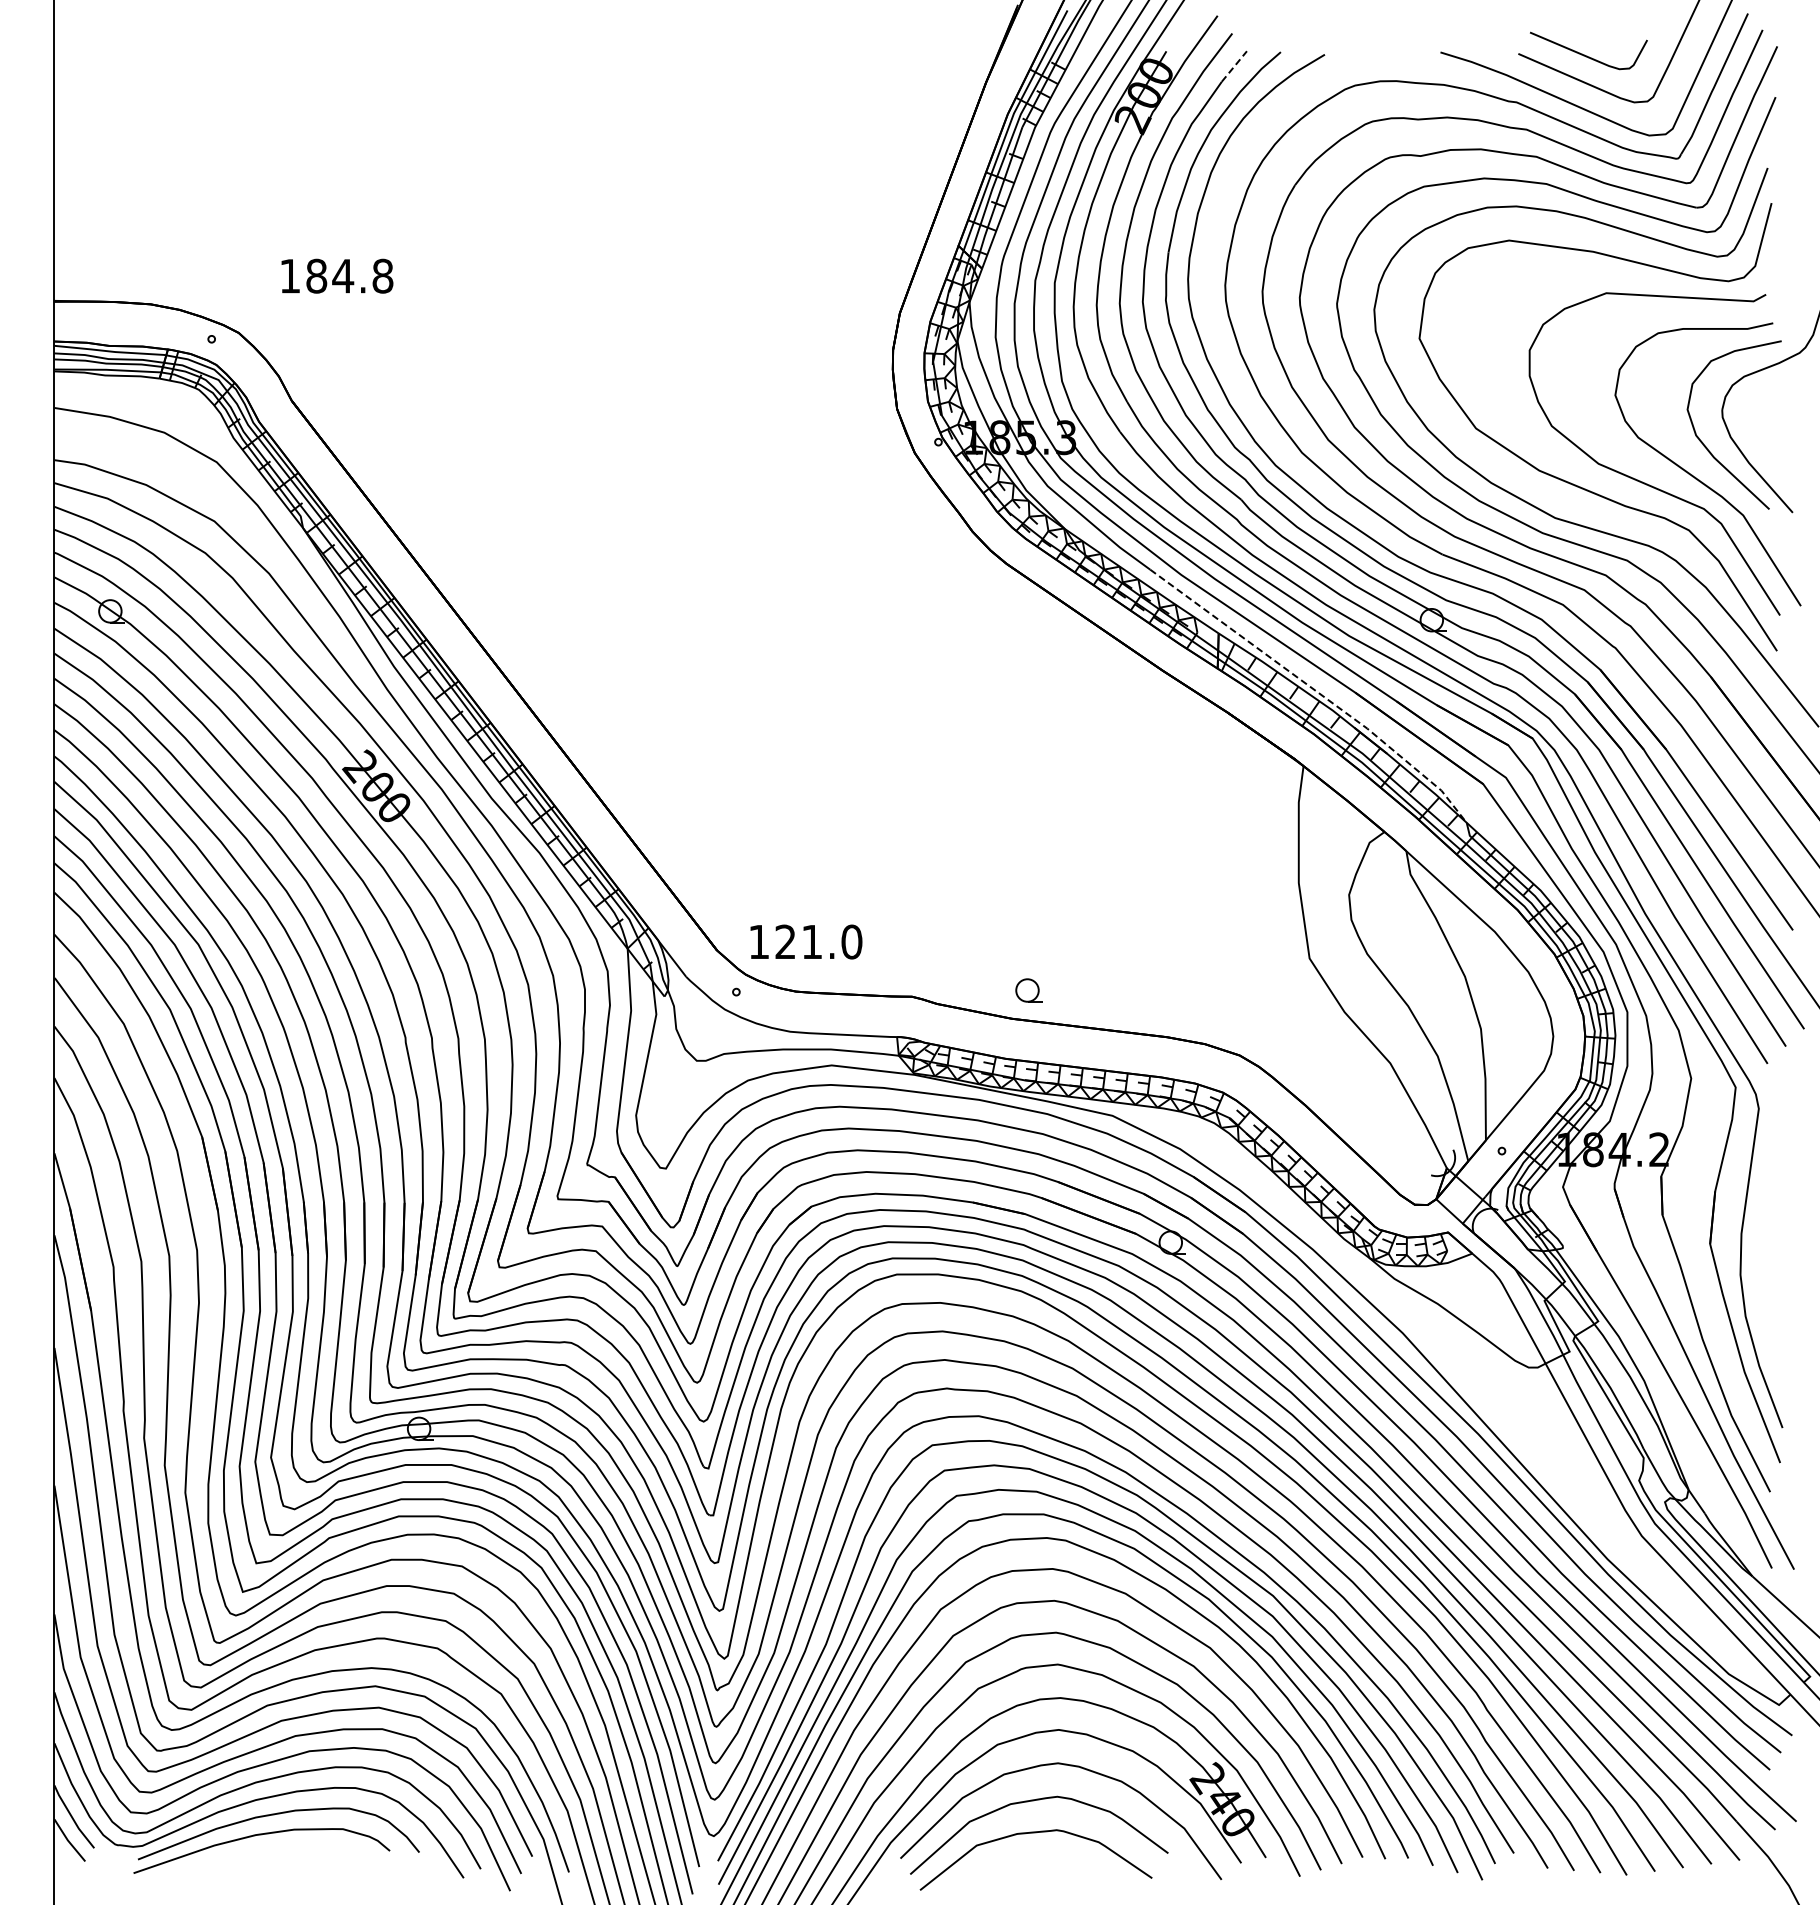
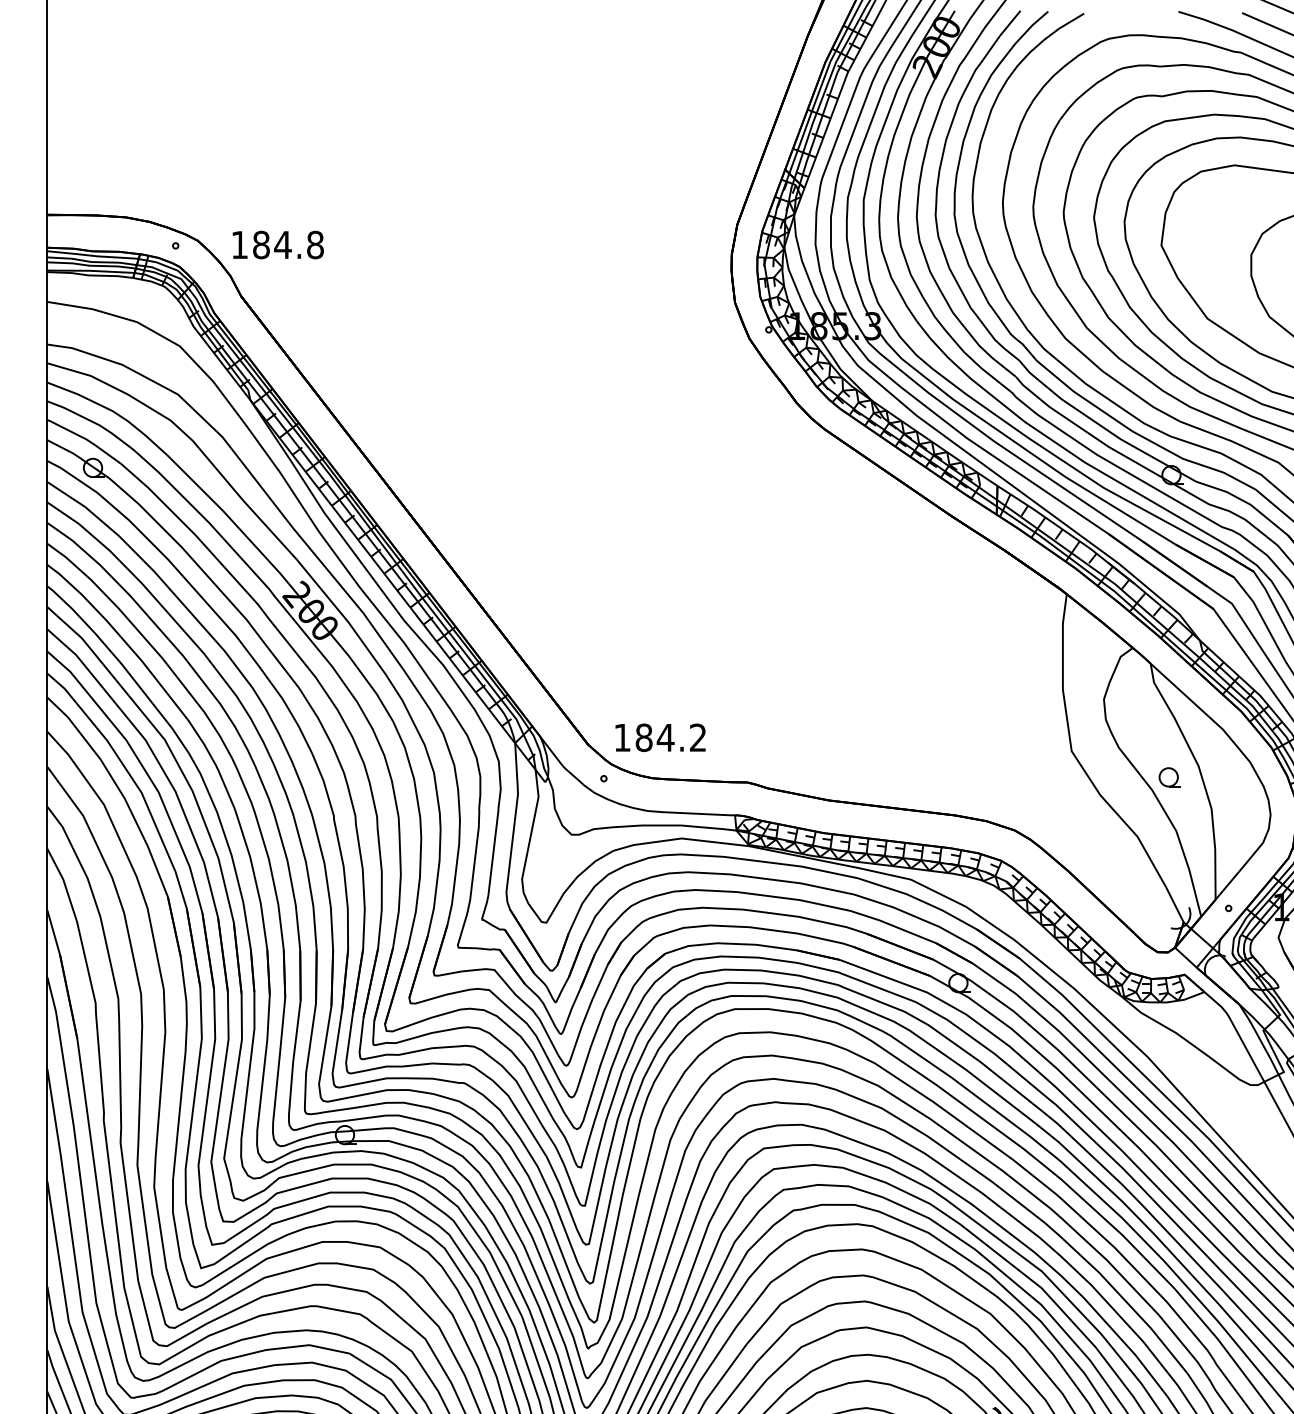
line: (1234, 66) -> (1010, 23), dashed -> solid
text: (337, 275) -> (278, 244), moved
line: (1315, 690) -> (1076, 532), dashed -> solid
text: (818, 941) -> (670, 737), 121.0 -> 184.2
part: (1028, 990) -> (1169, 777), moved

